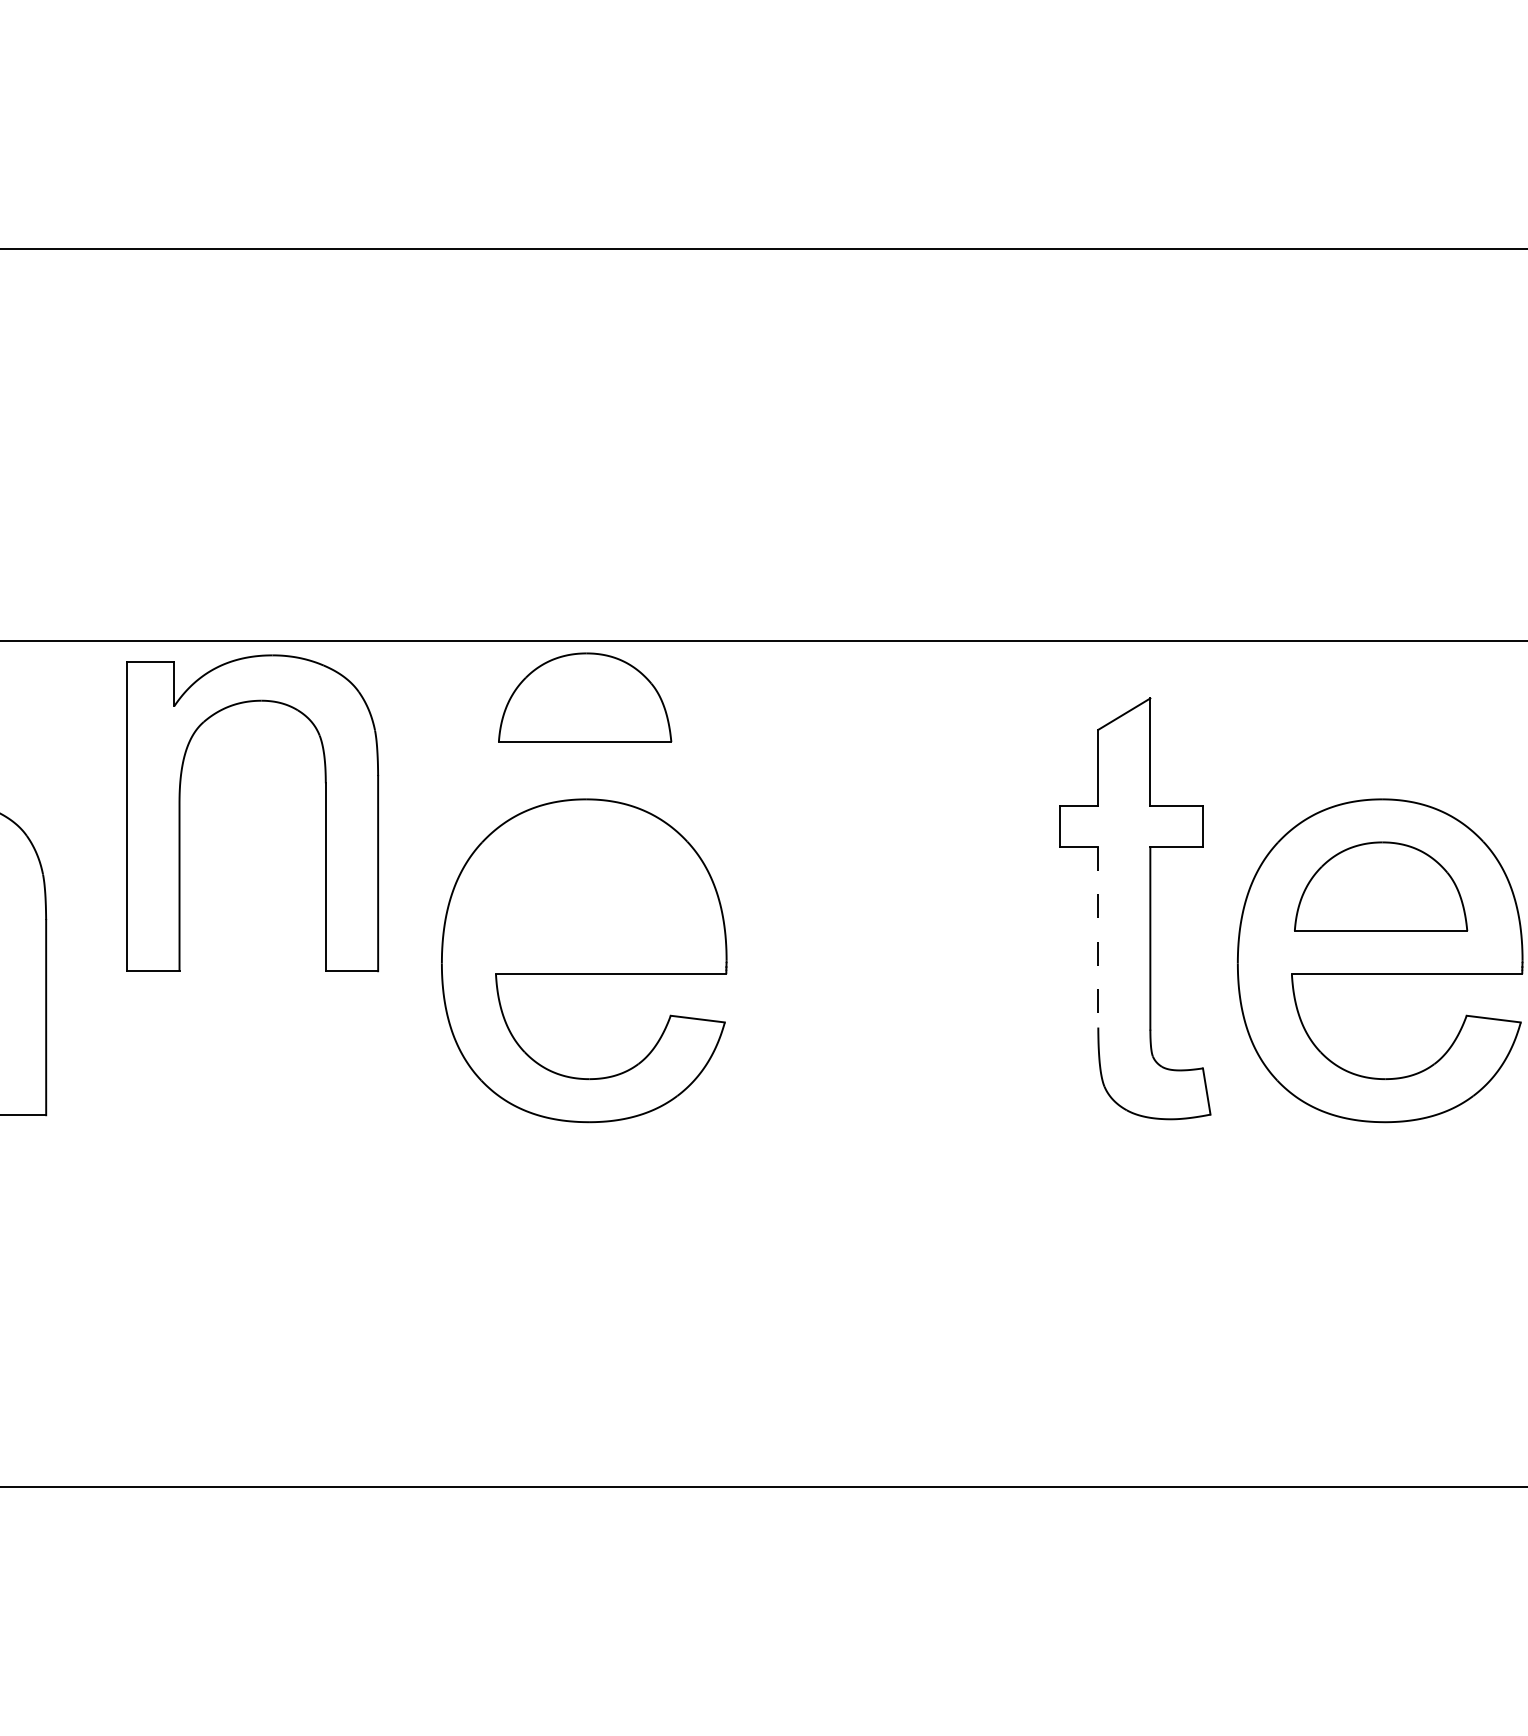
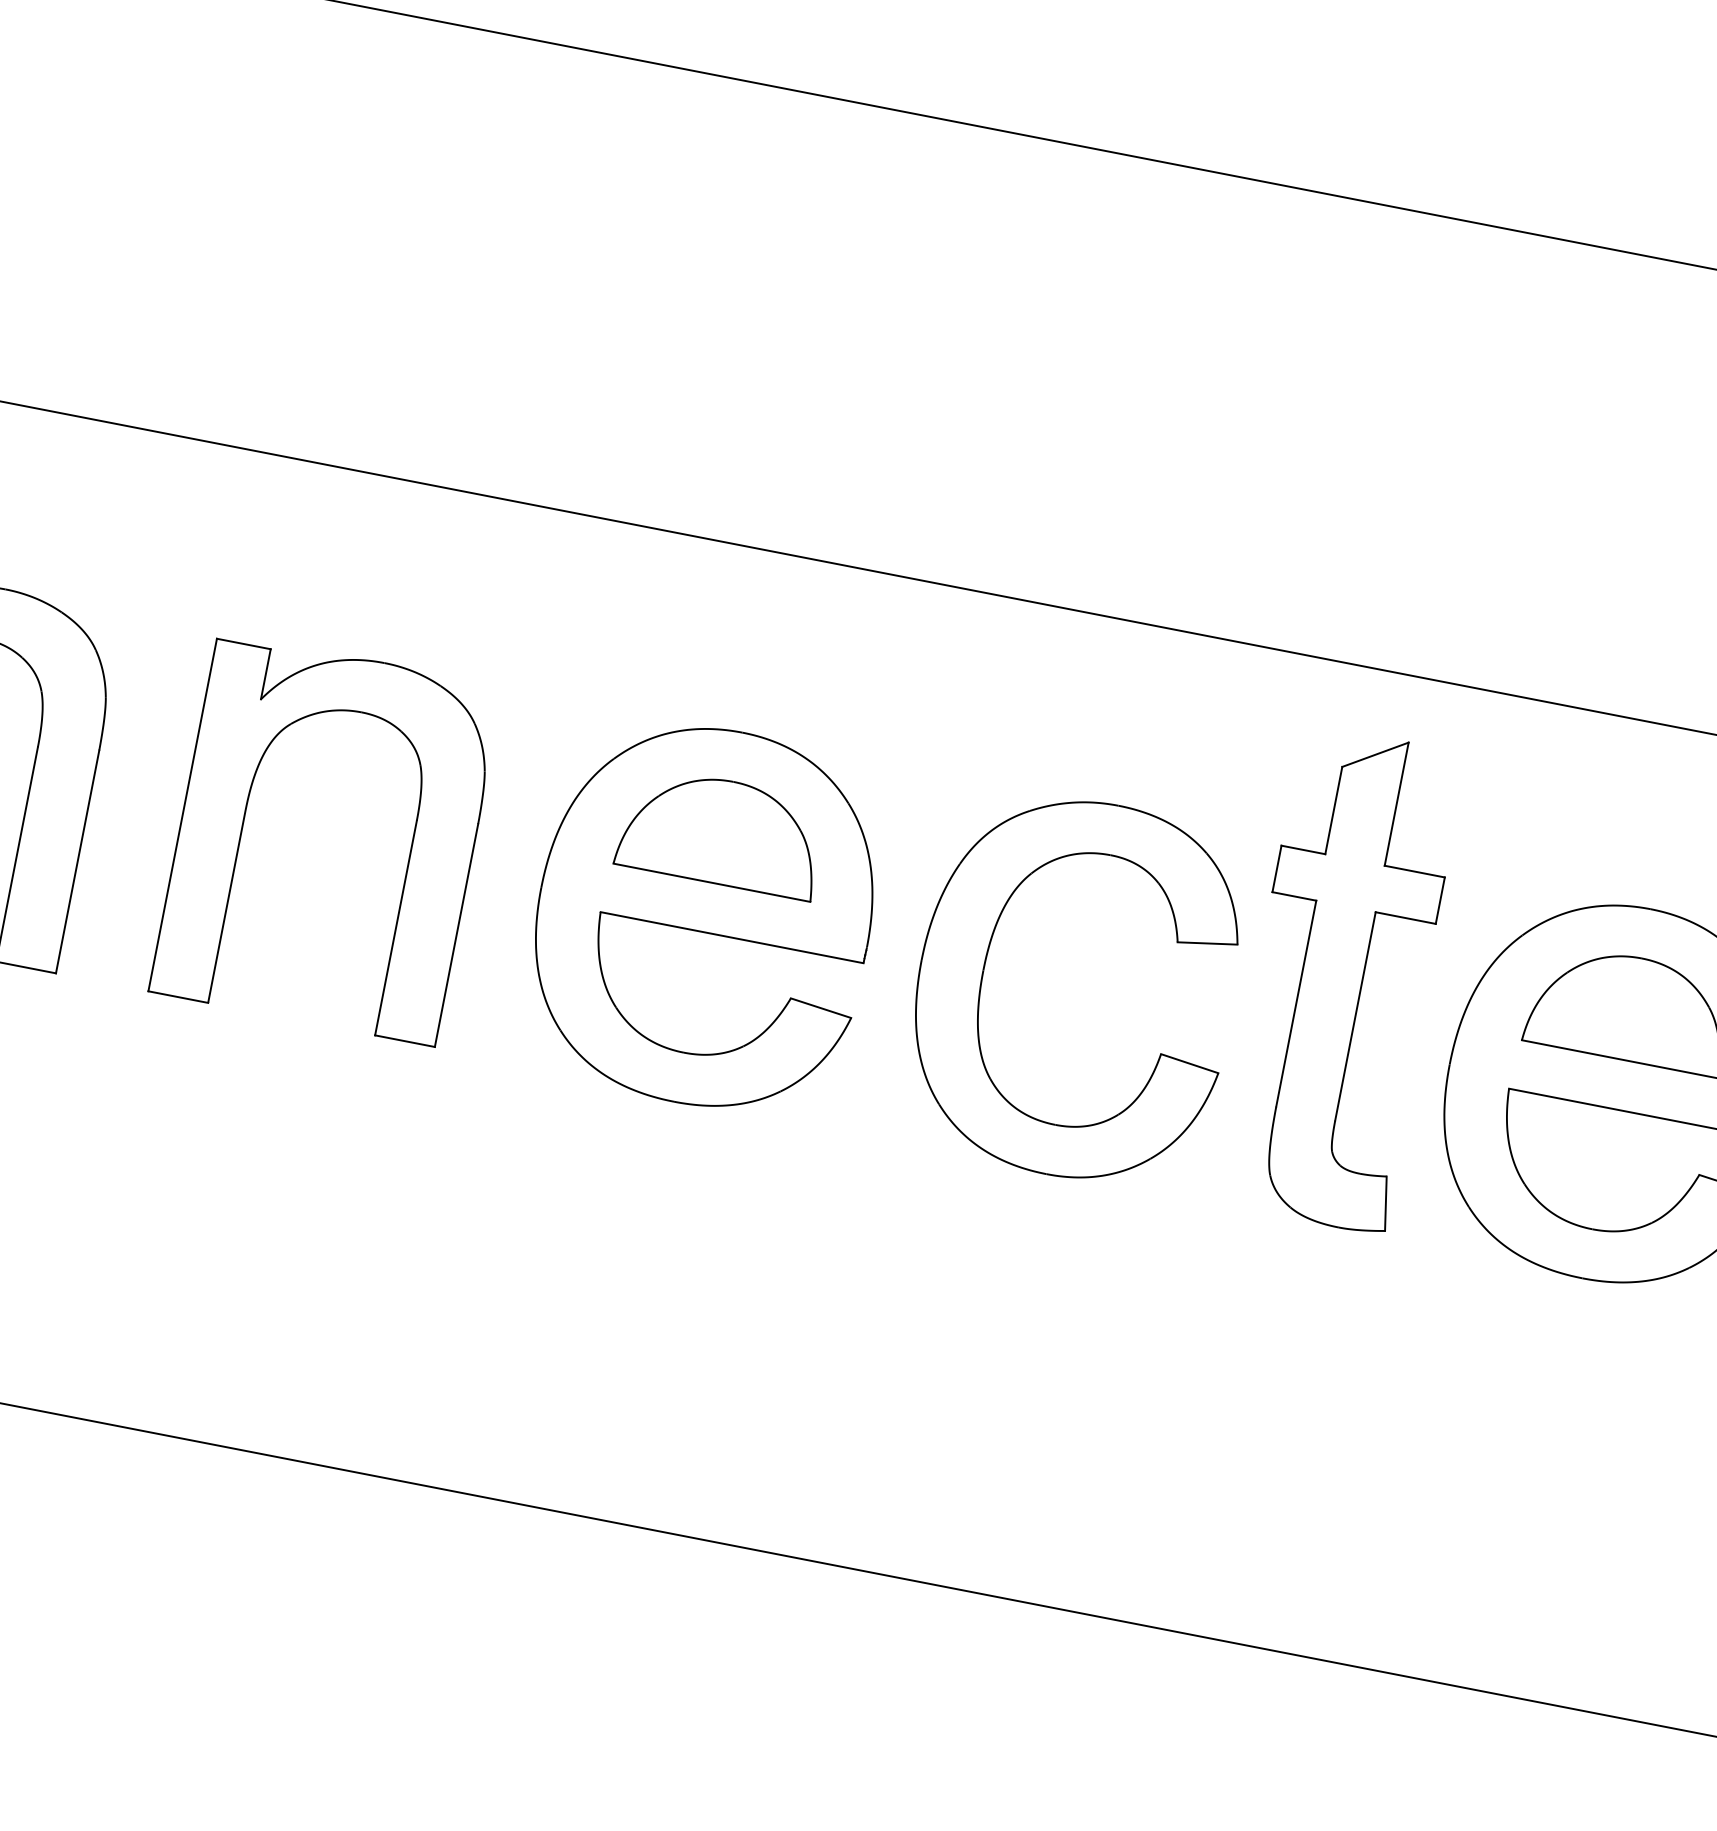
part: (585, 697) -> (722, 831), moved
part: (180, 813) -> (244, 823), moved
line: (1098, 937) -> (1296, 1003), dashed -> solid
part: (829, 960) -> (984, 970), added

